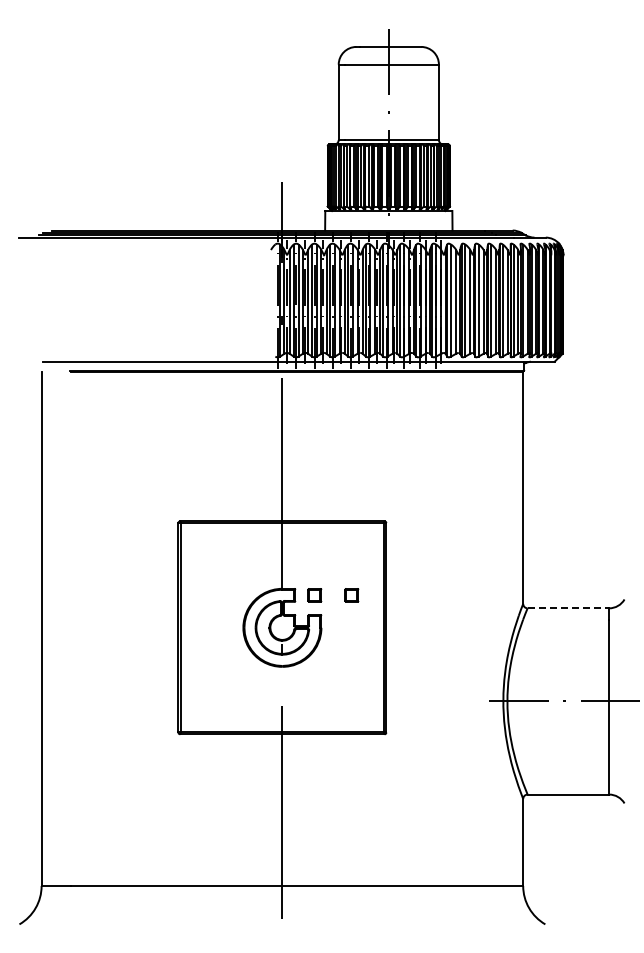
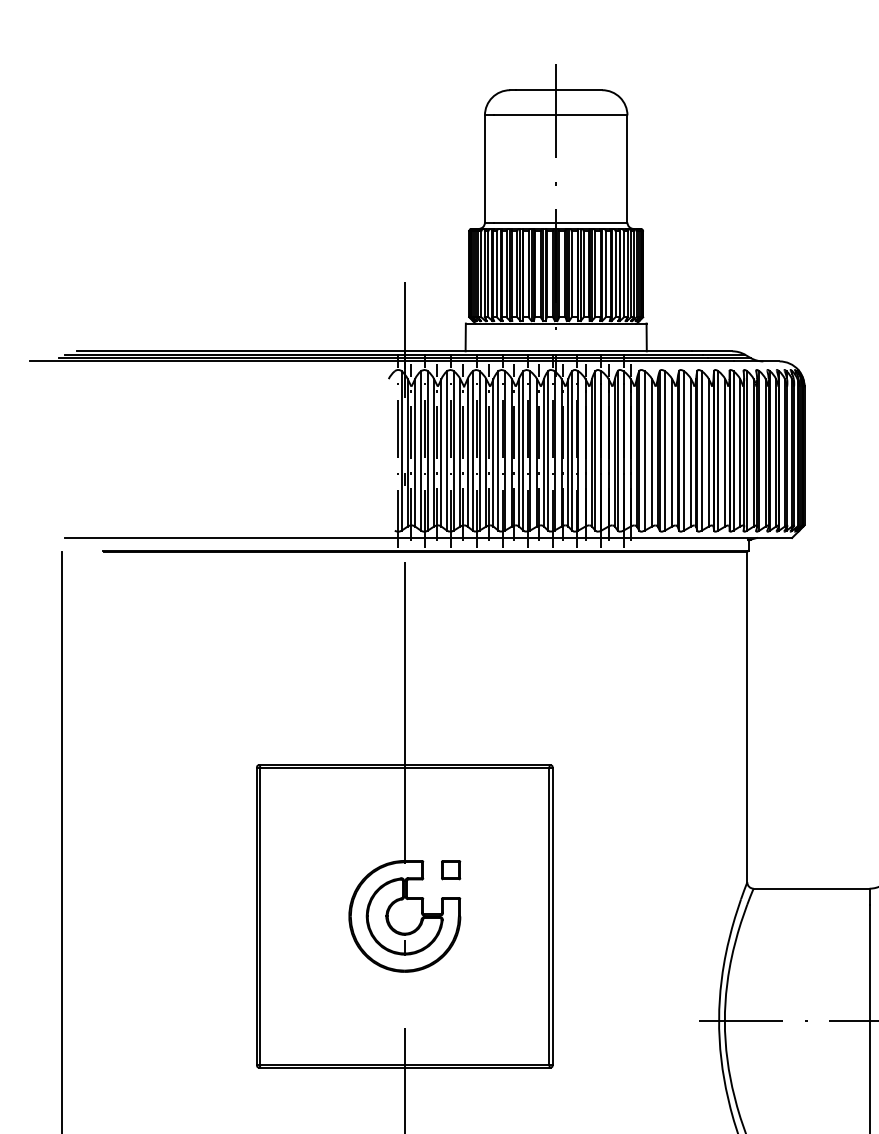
part: (351, 595) -> (503, 870), removed
line: (568, 608) -> (811, 888), dashed -> solid

